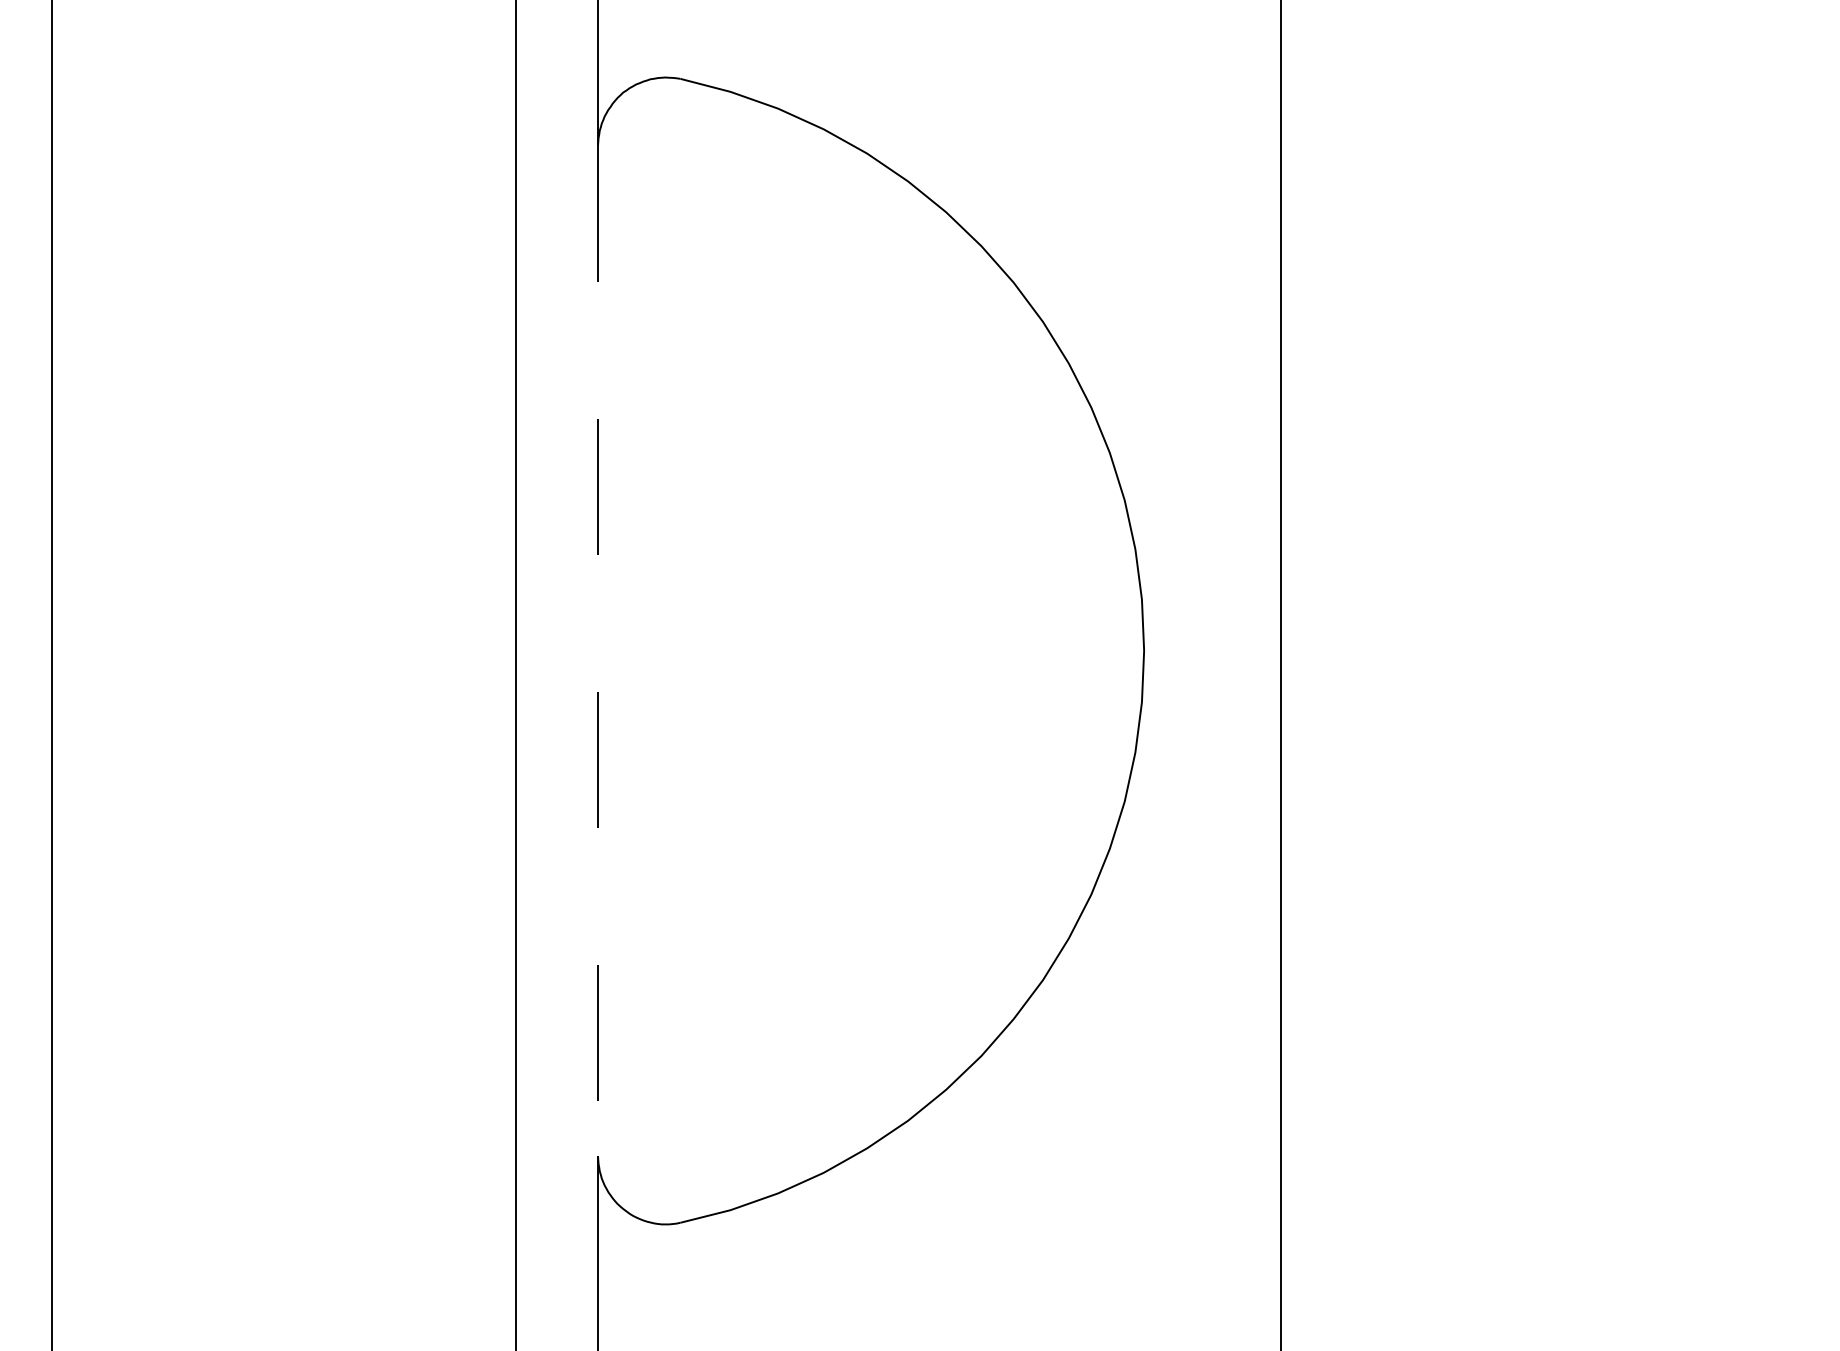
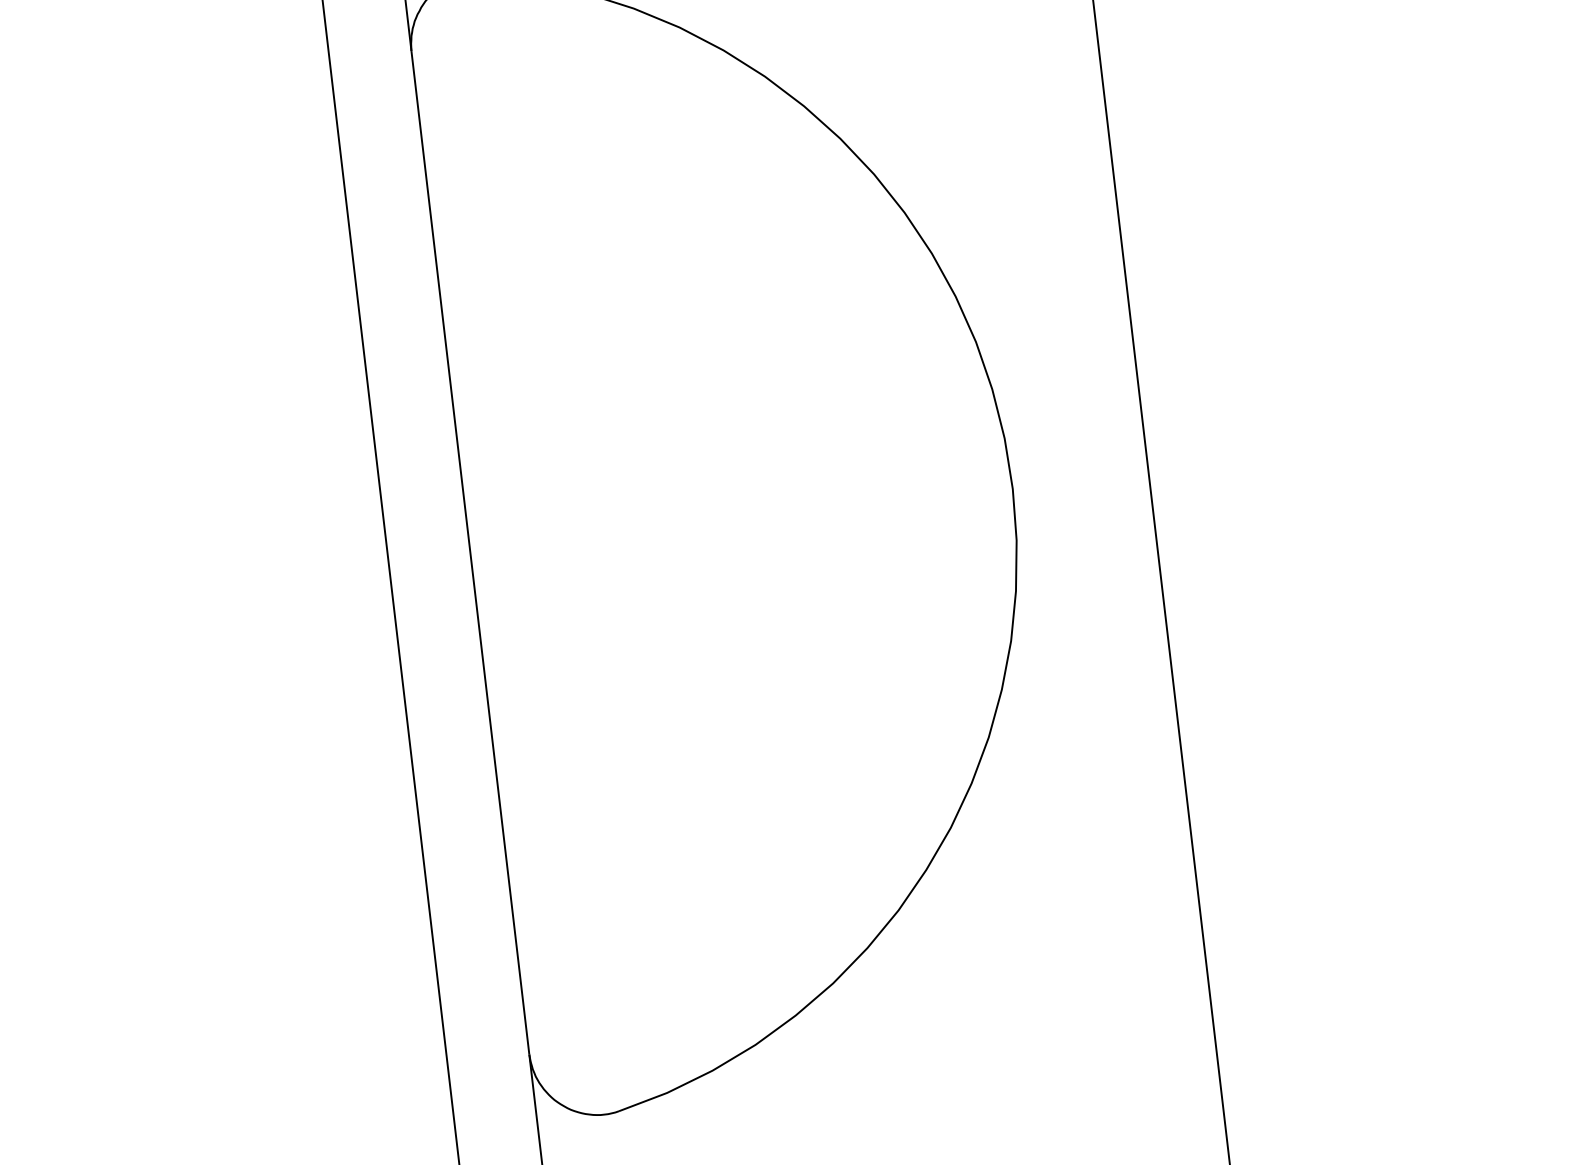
line: (598, 651) -> (470, 553), dashed -> solid

